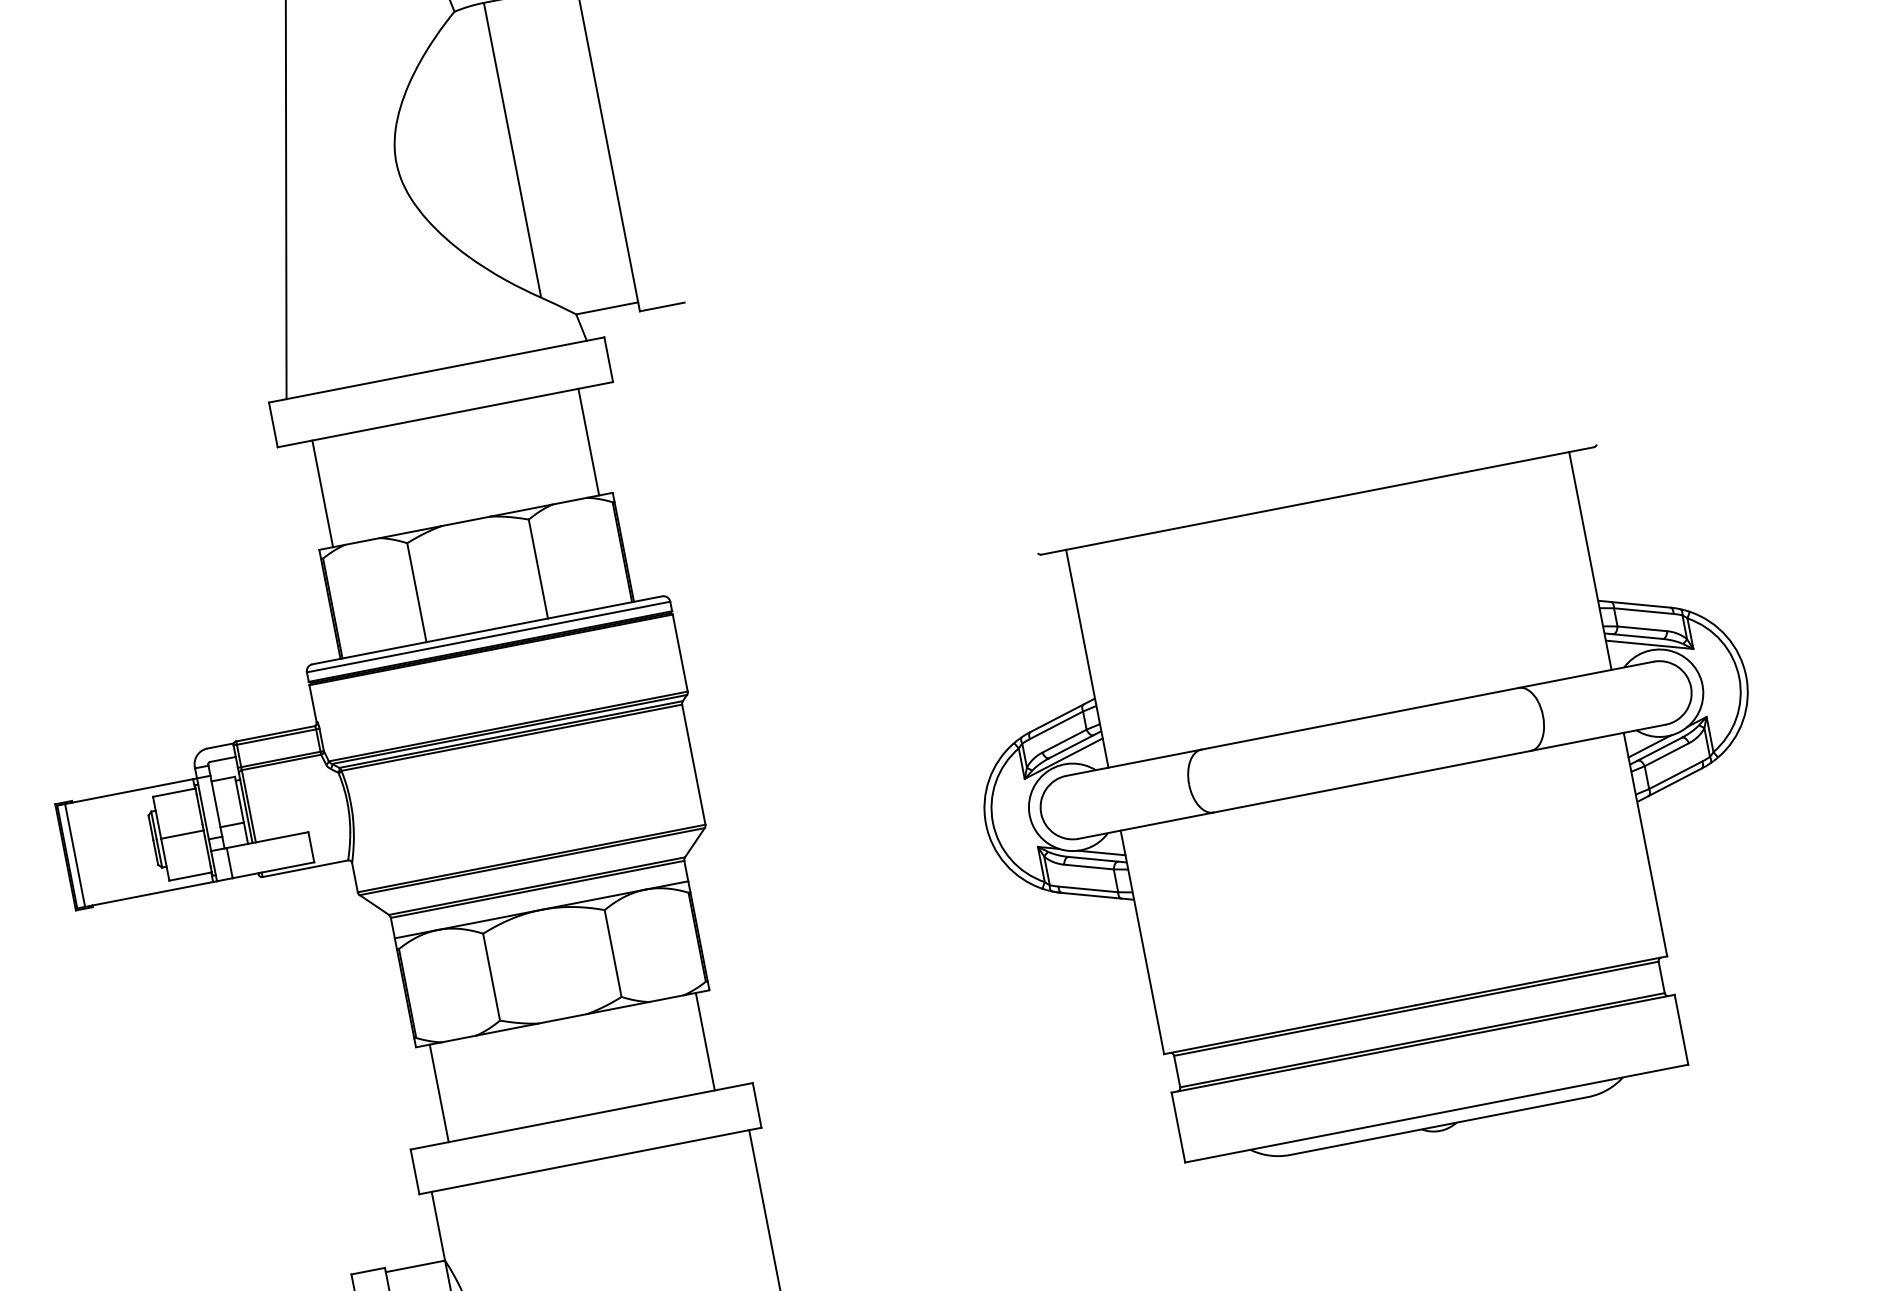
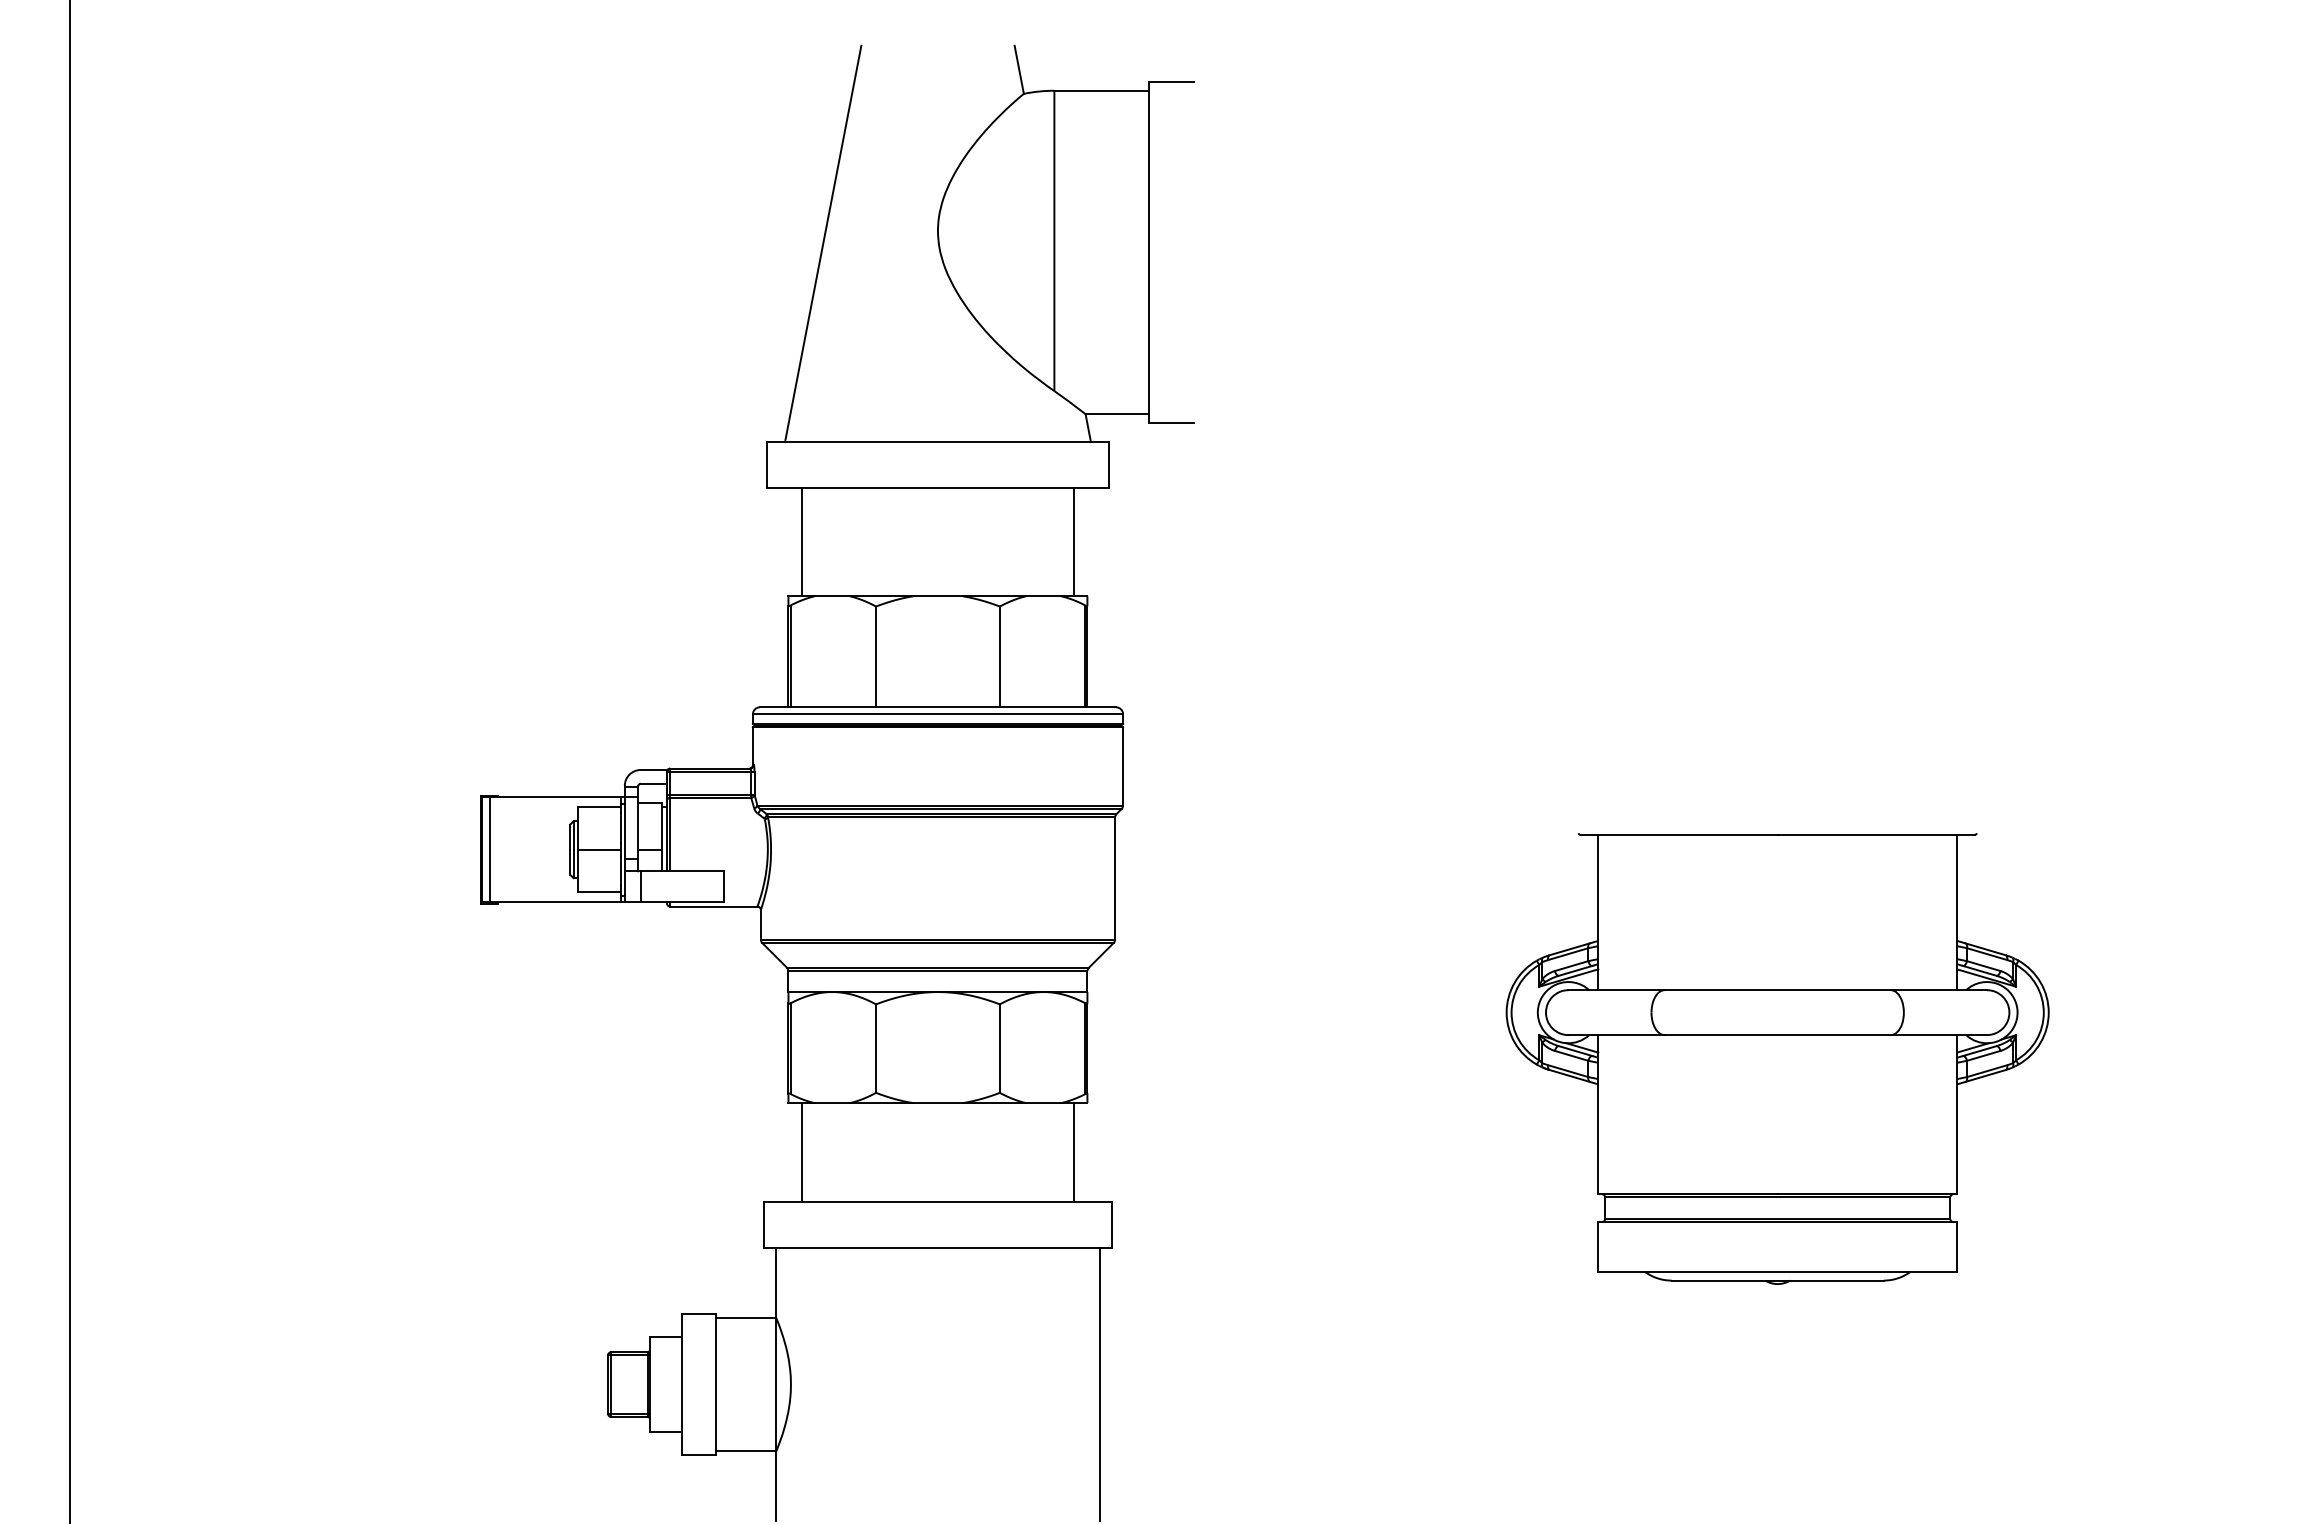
part: (1378, 814) -> (1777, 1058), size x0.7

